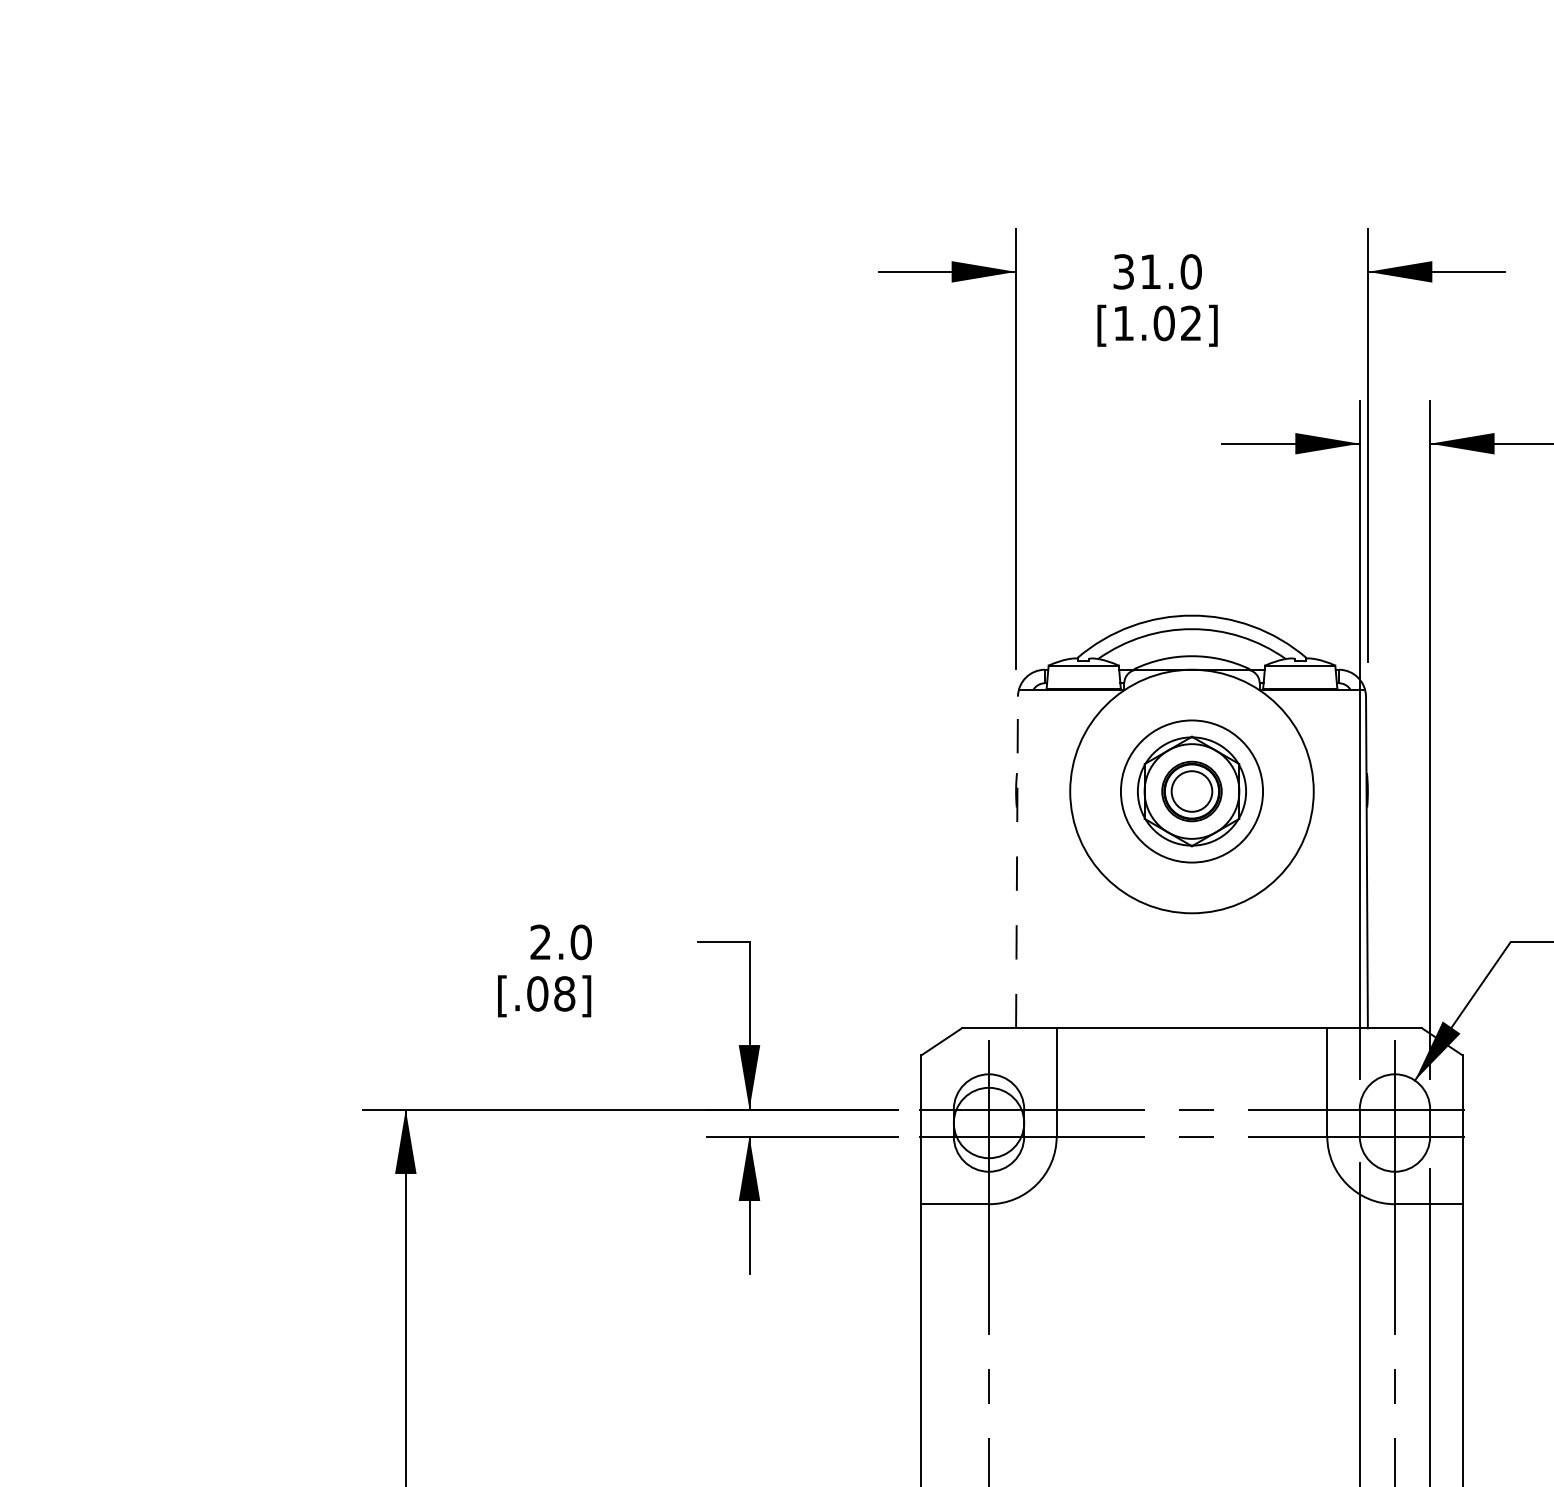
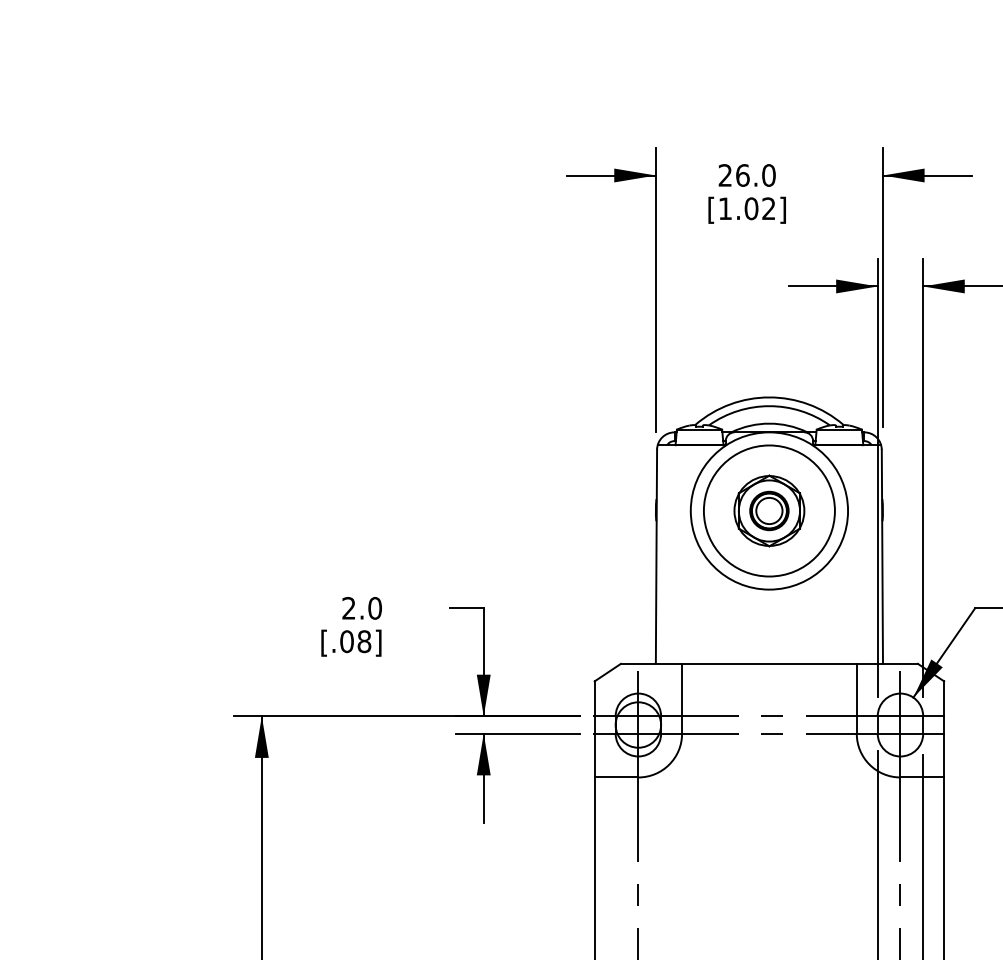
text: (1136, 271) -> (733, 175), 31.0 -> 26.0
circle: (1190, 790) -> (768, 510), size x1.43
line: (1017, 861) -> (656, 556), dashed -> solid

